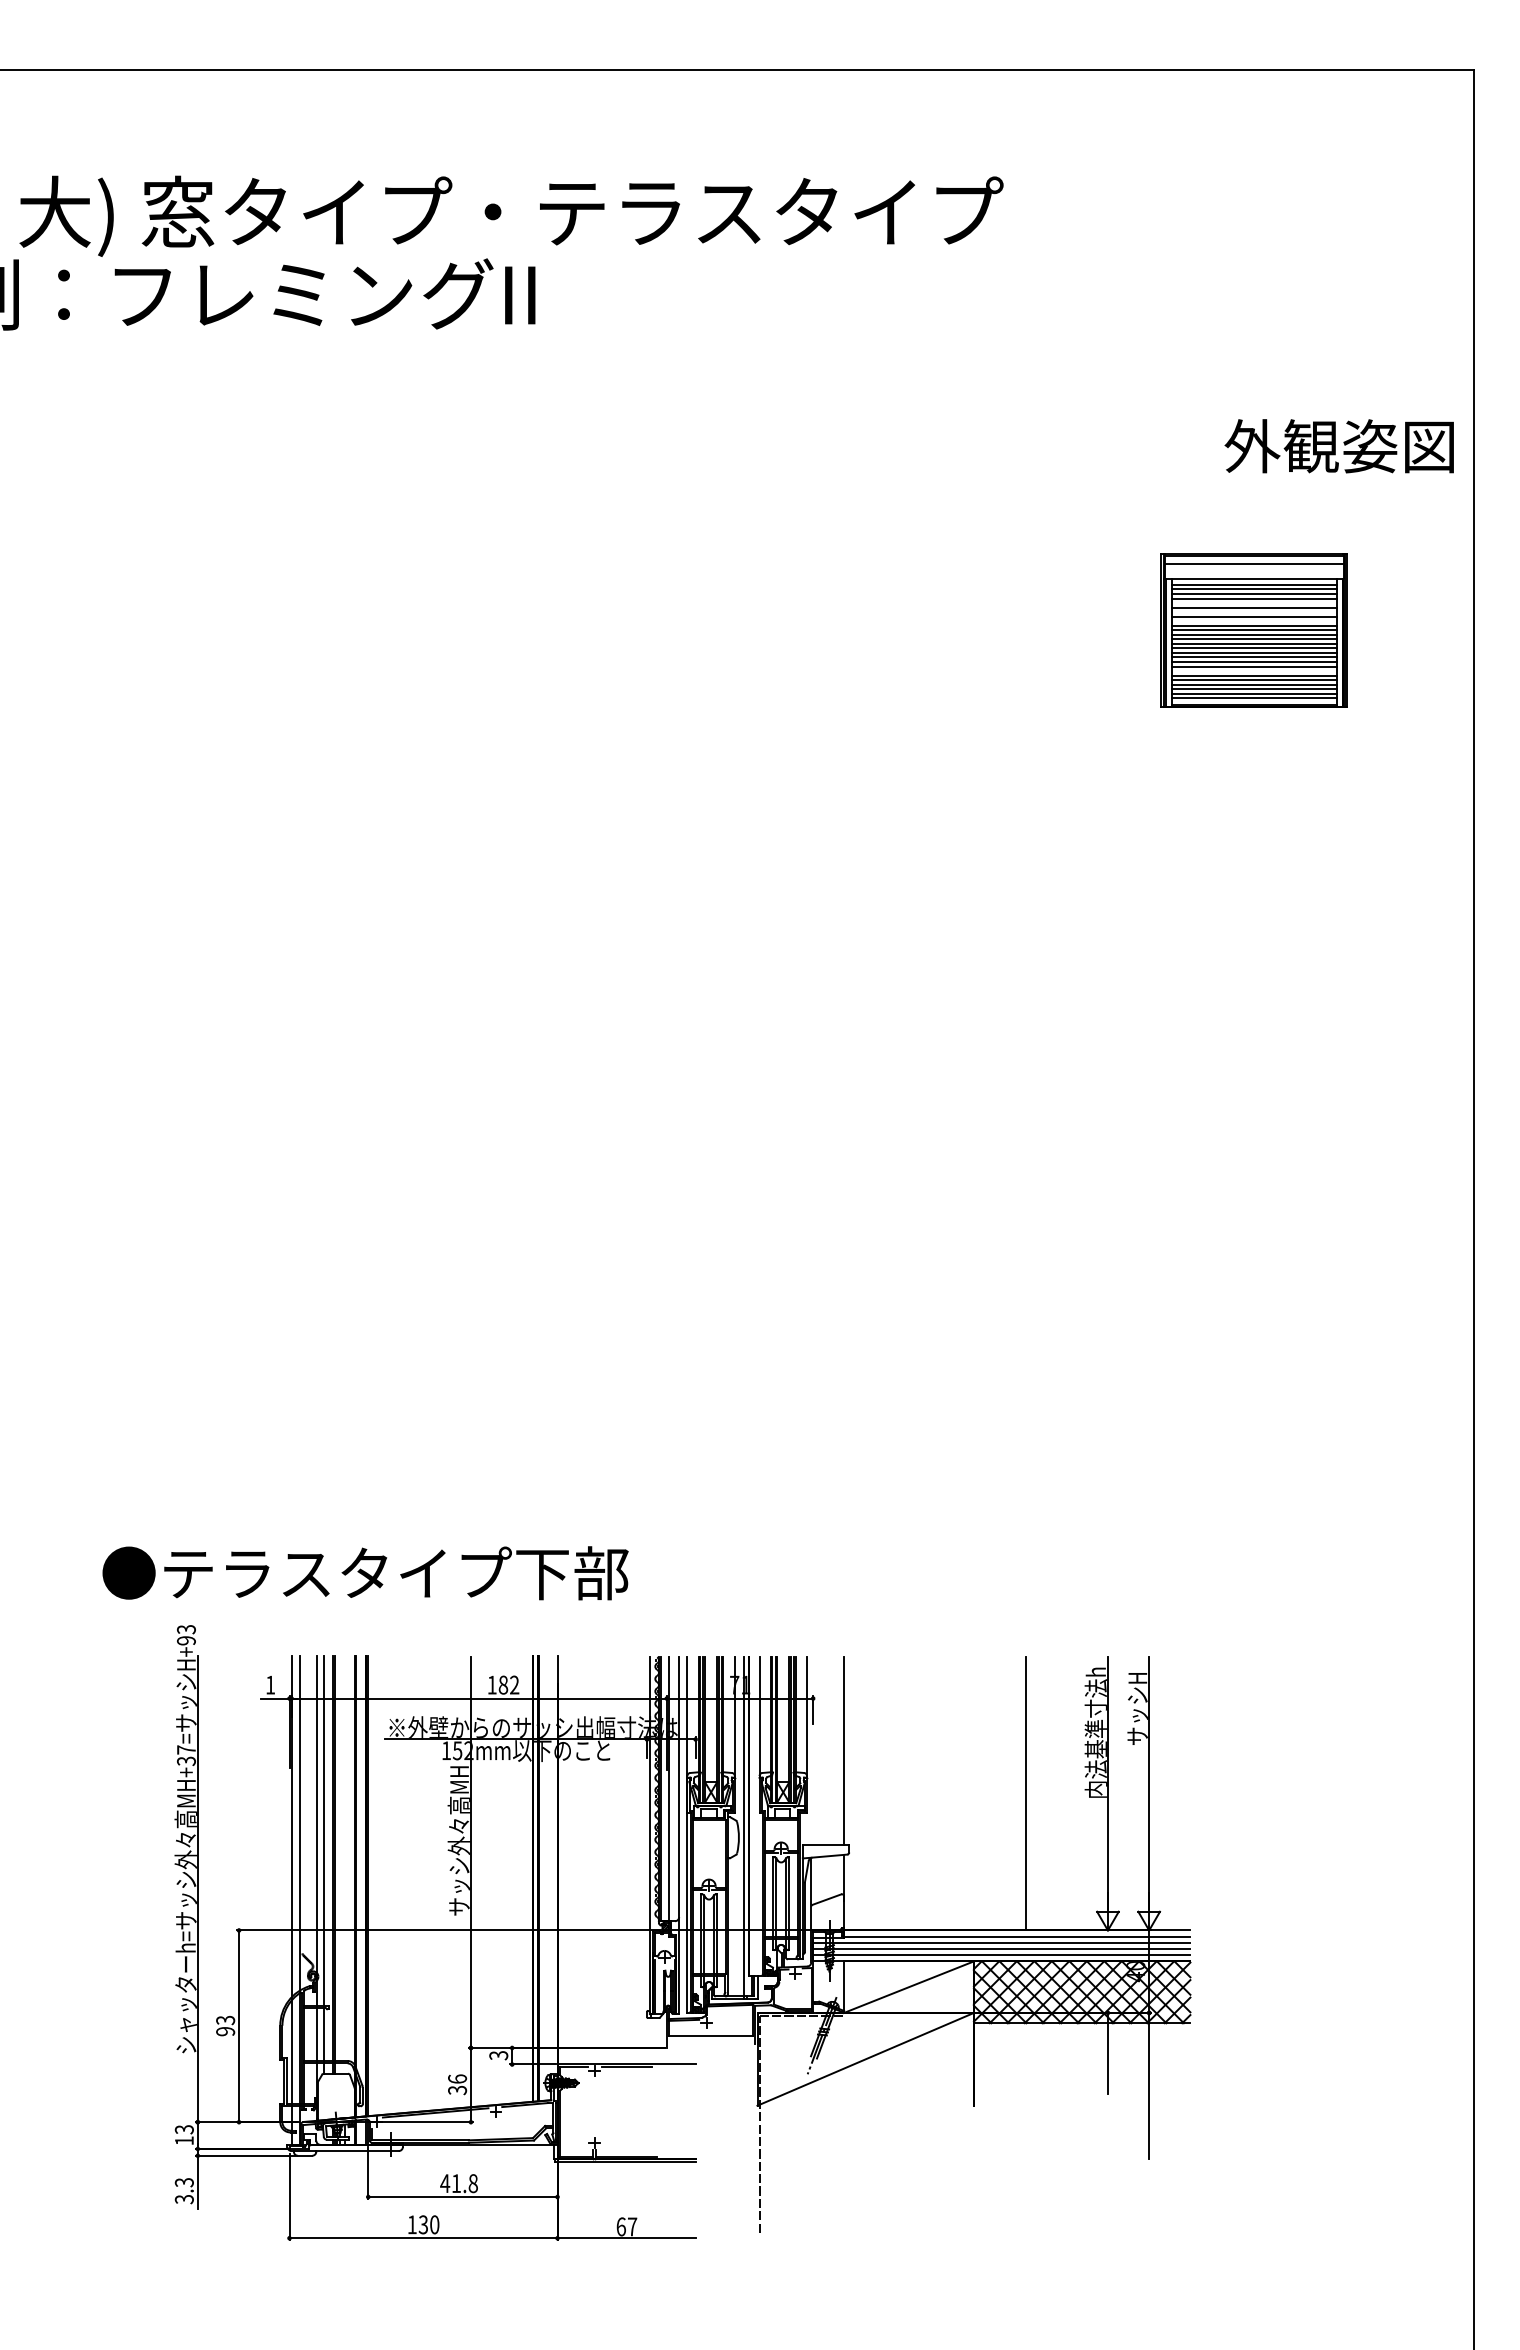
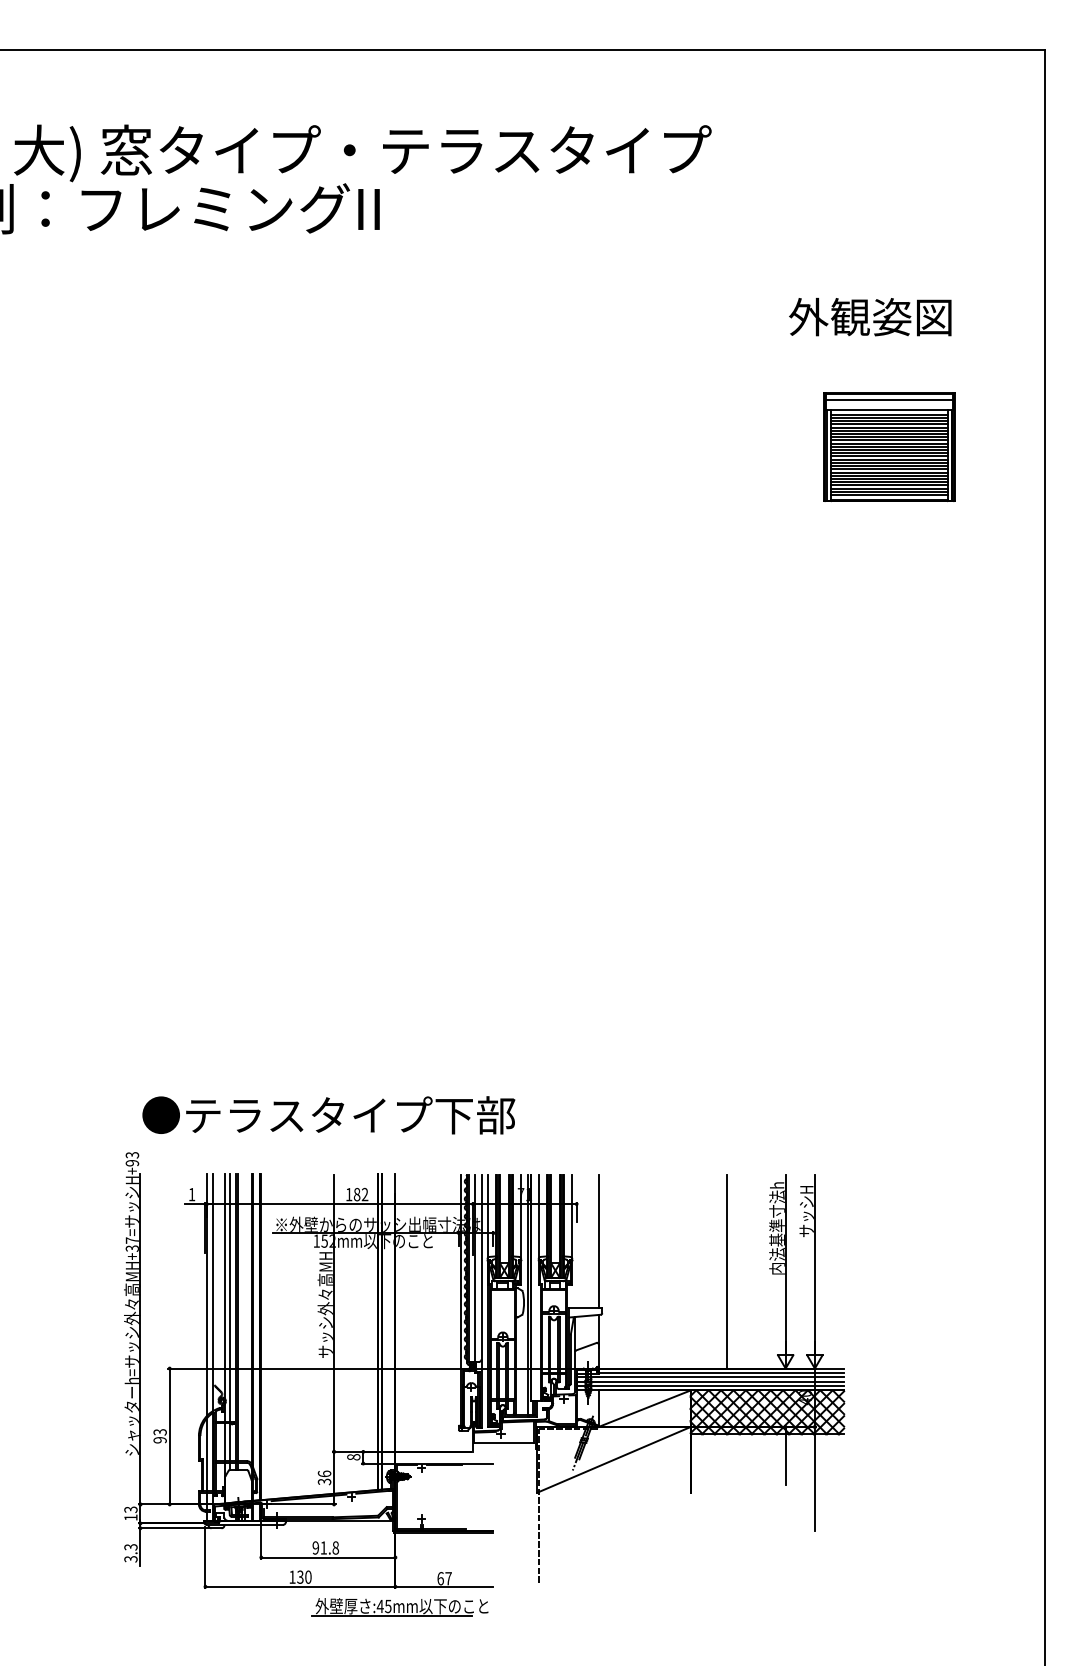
text: (1338, 446) -> (869, 317), moved
line: (1254, 603) -> (889, 427), added
line: (1254, 612) -> (889, 434), added
line: (1254, 621) -> (889, 440), added
line: (1254, 671) -> (889, 476), added
text: (365, 1573) -> (328, 1115), moved
text: (498, 2055) -> (353, 1457), 3 -> 8
text: (445, 2183) -> (316, 1547), 41.8 -> 91.8
part: (563, 2266) -> (399, 1606), added

